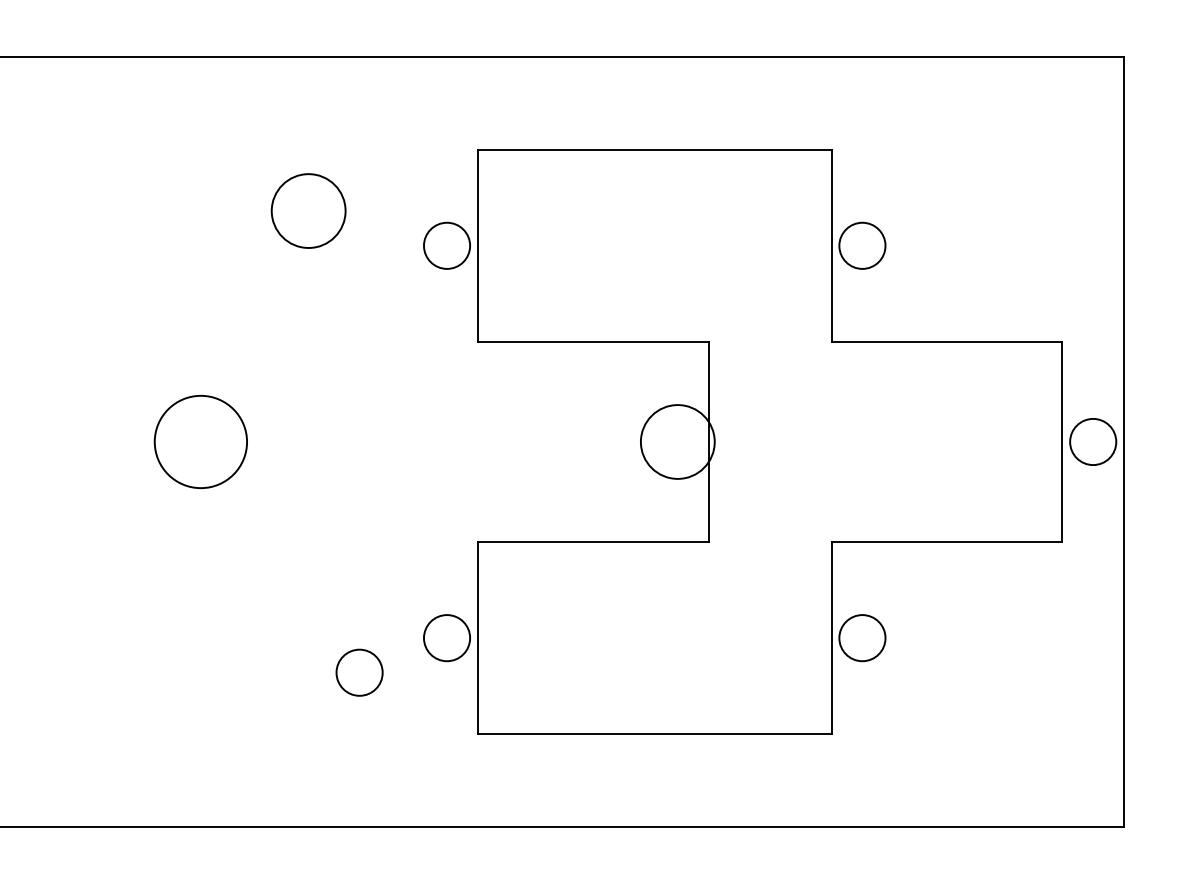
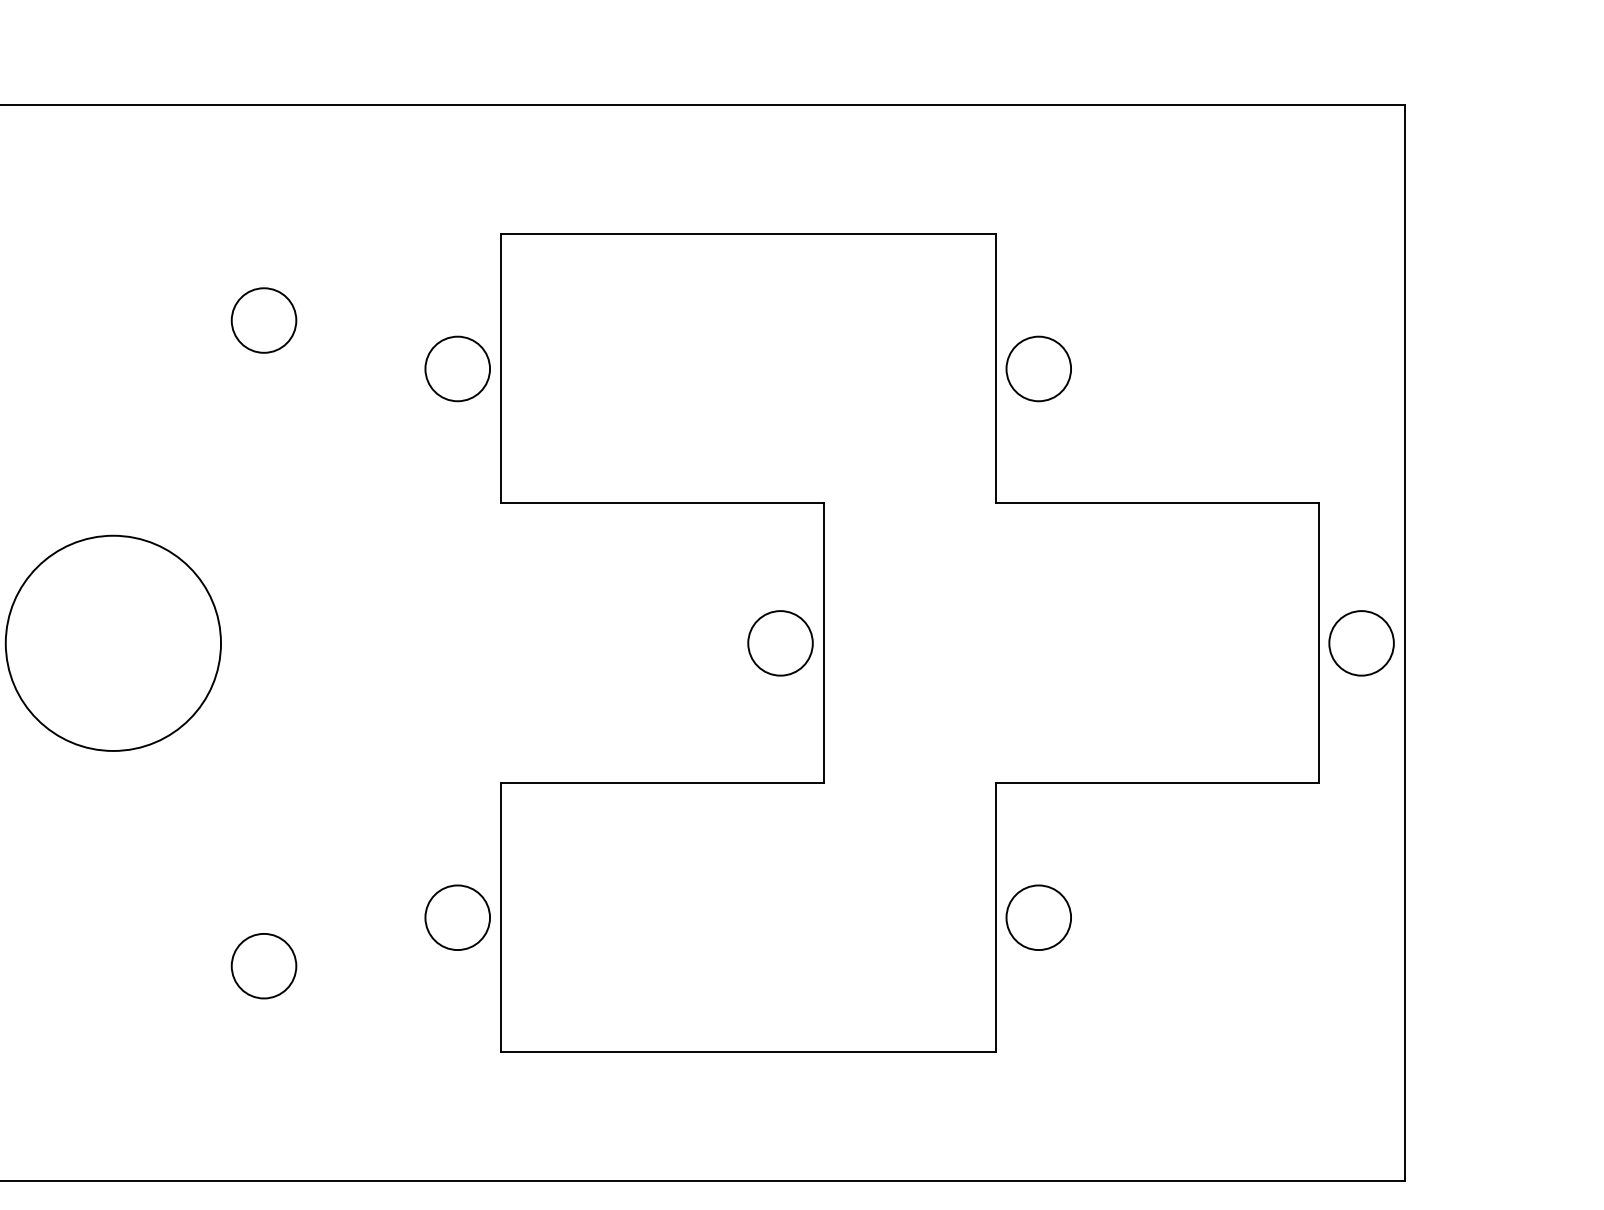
circle: (308, 211) -> (263, 320), size x0.62
circle: (200, 441) -> (112, 642), size x1.67
circle: (677, 441) -> (780, 642), size x0.62
circle: (359, 672) -> (263, 965), moved

